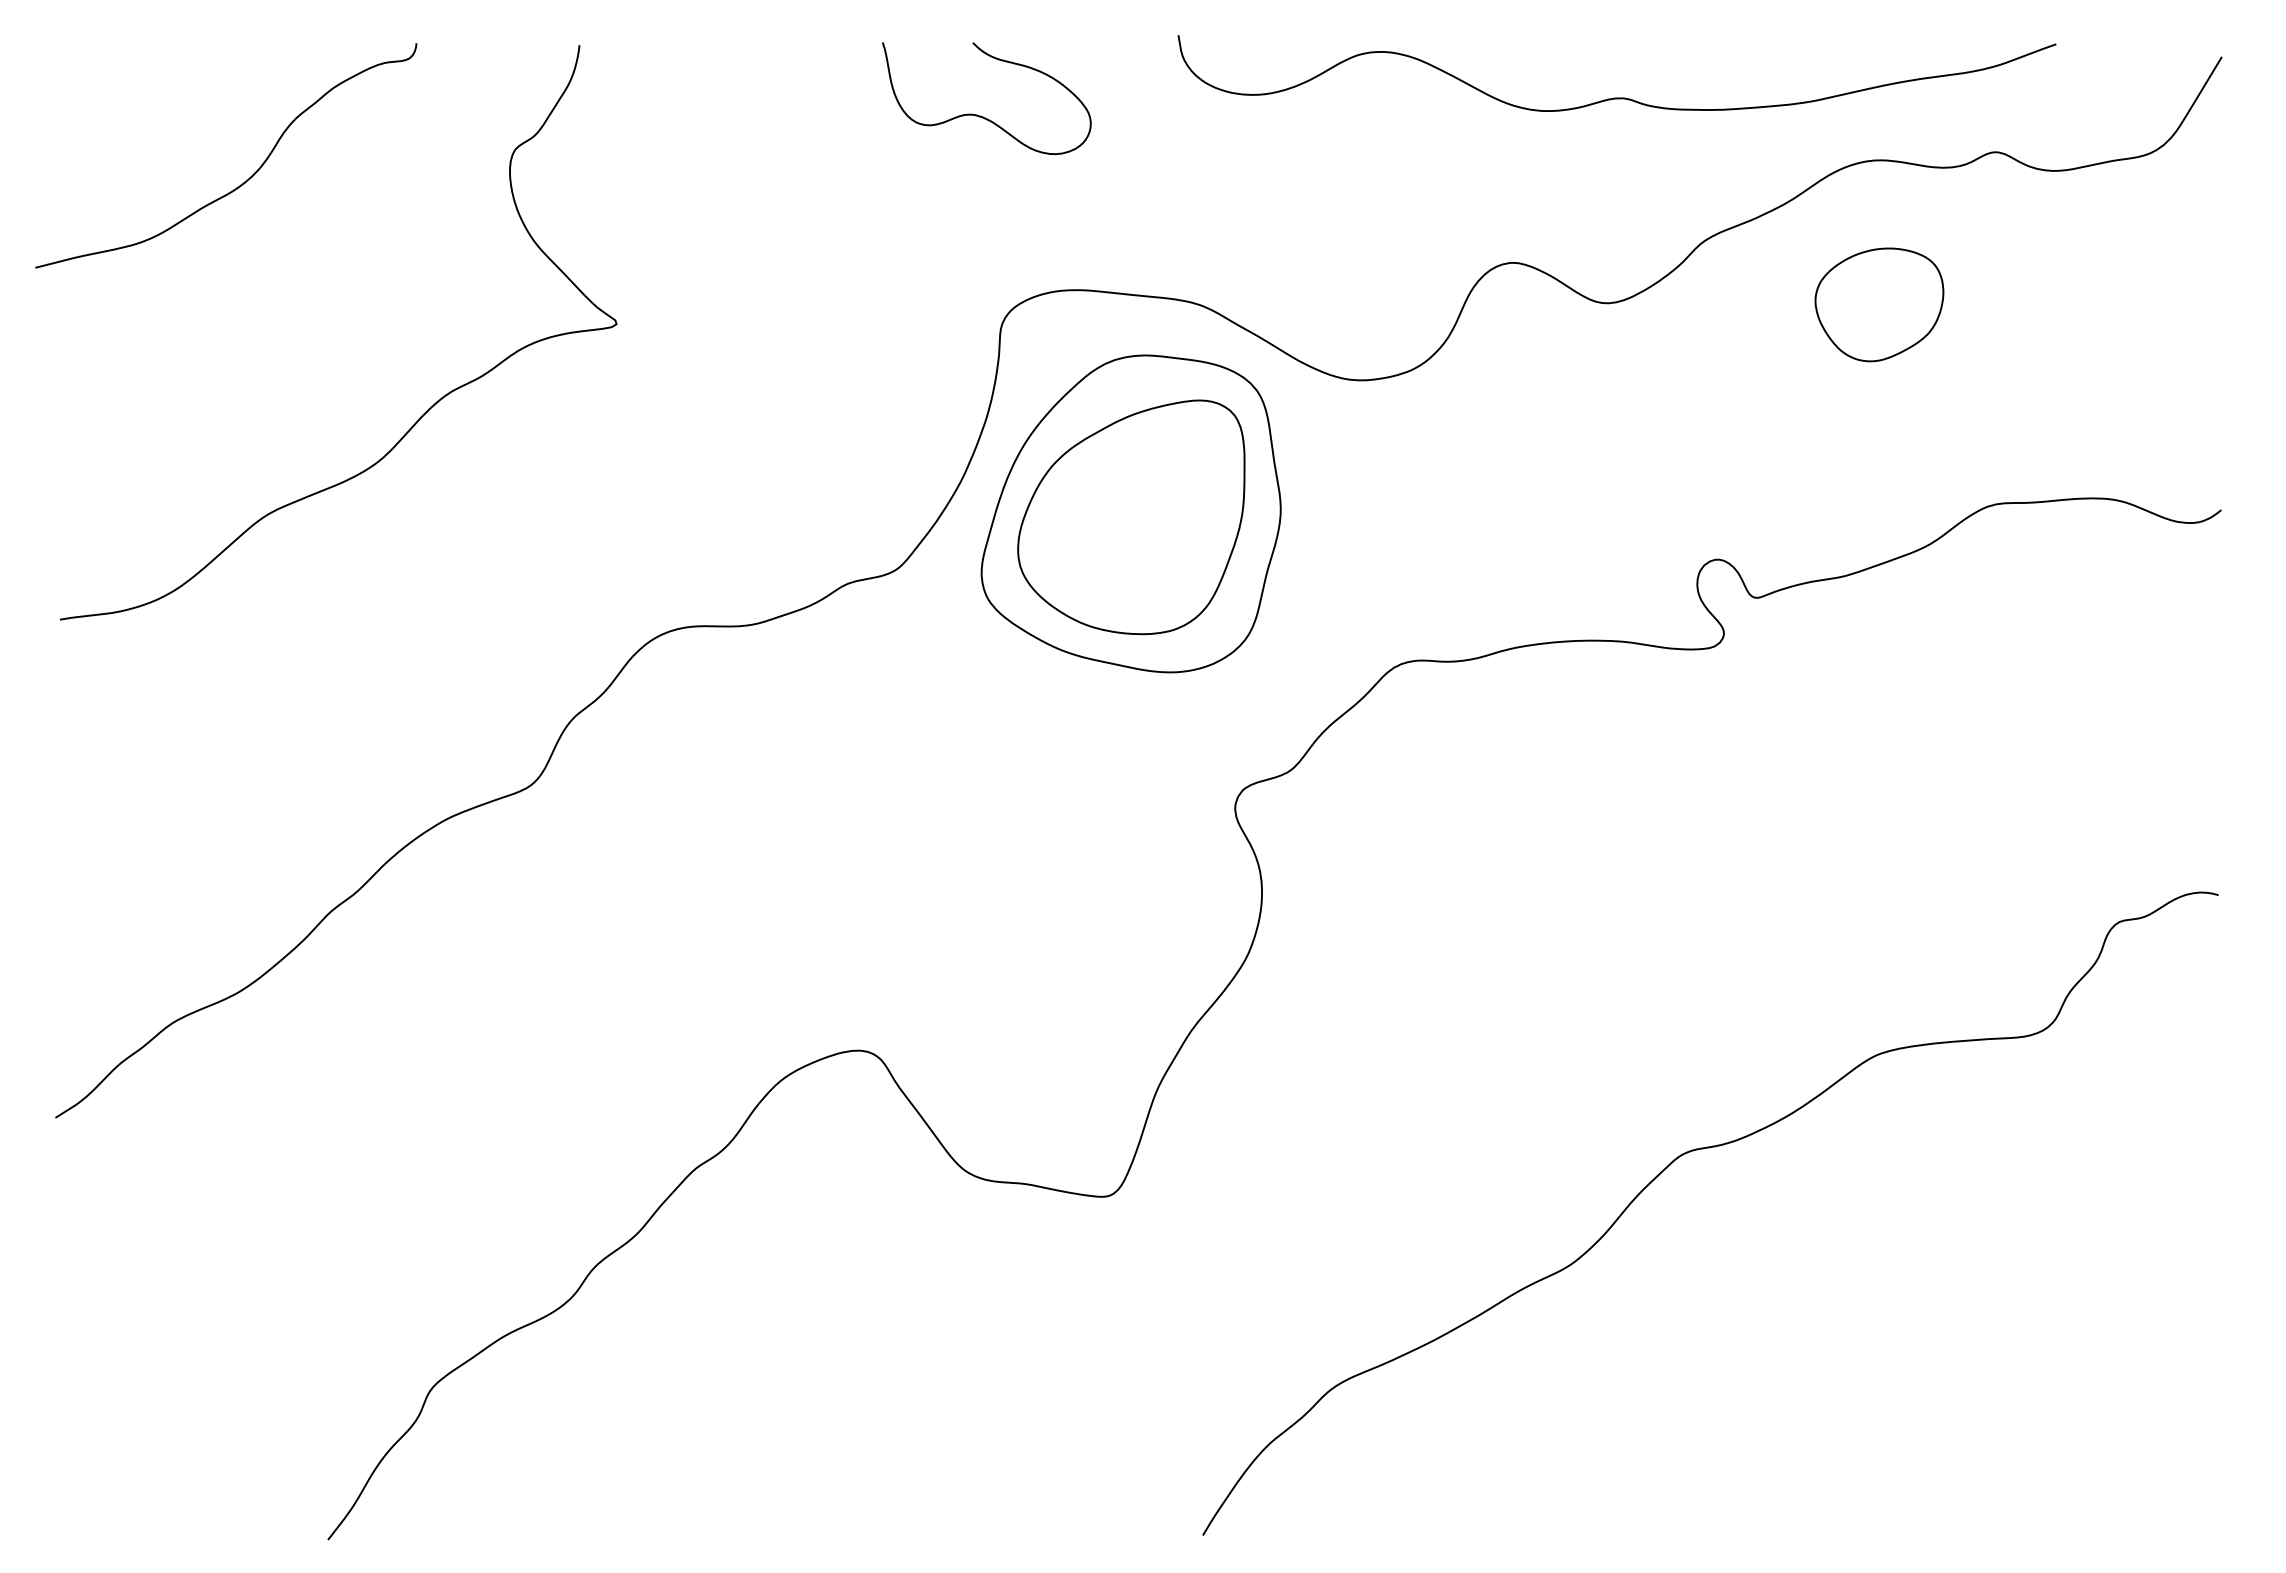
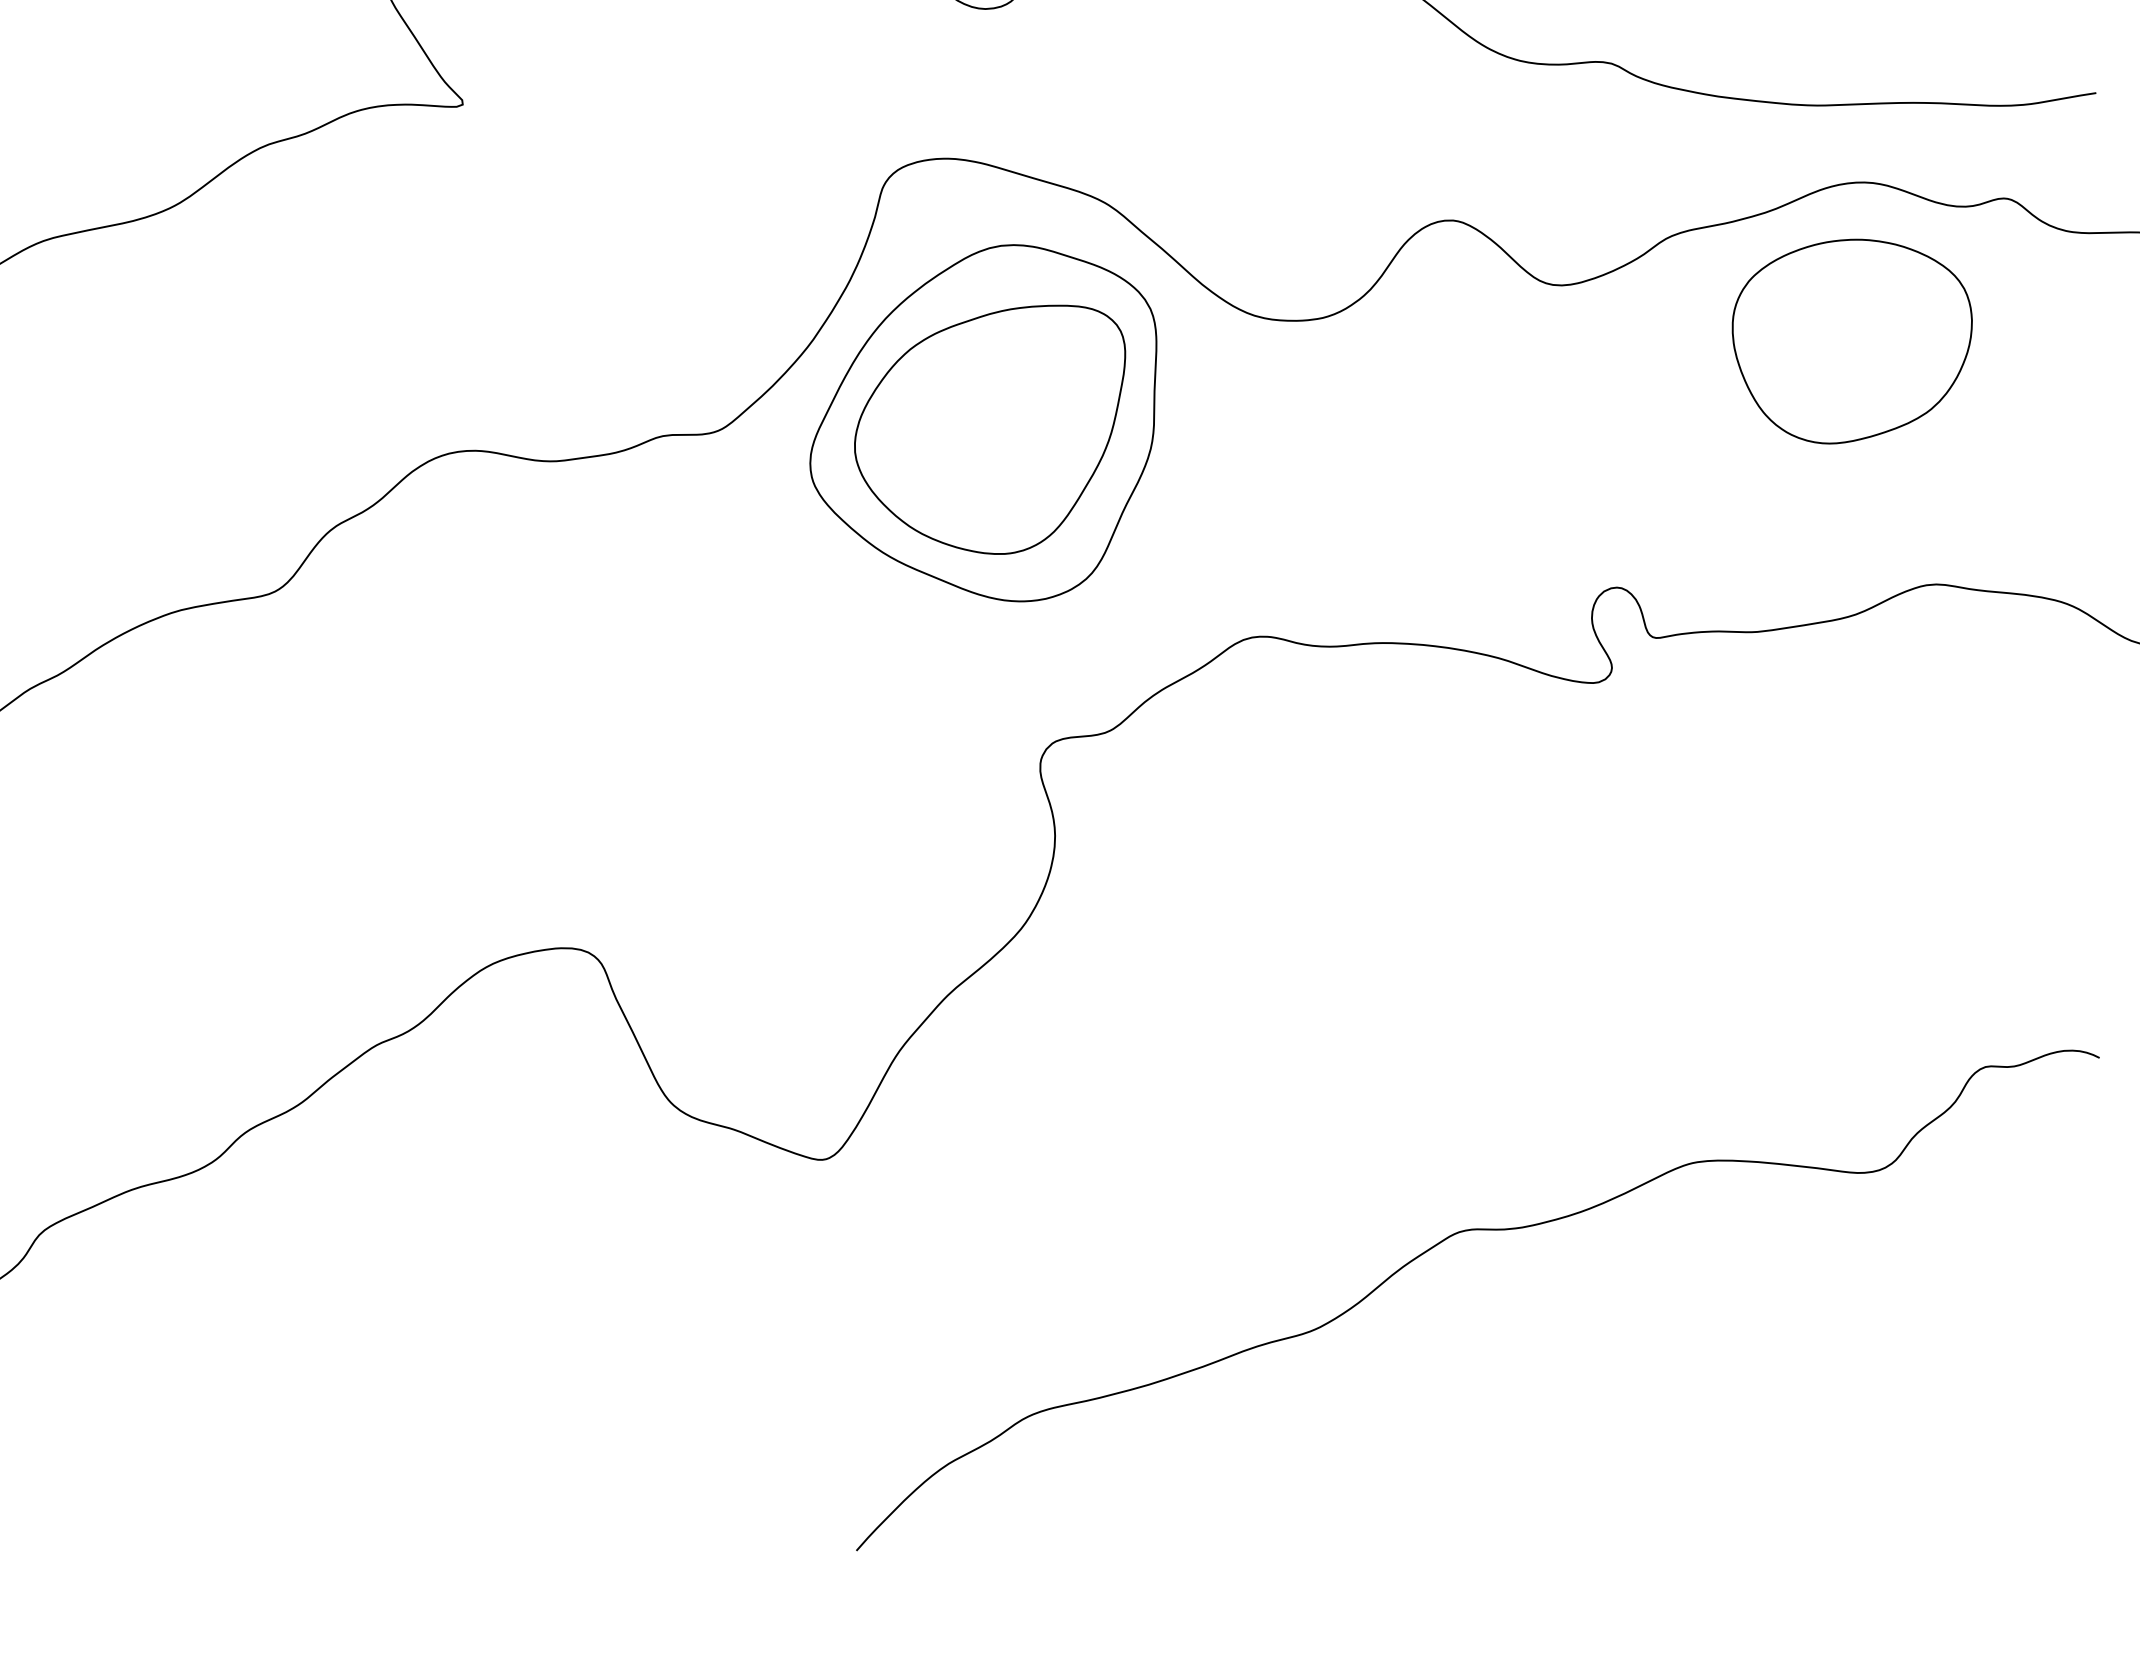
part: (1879, 304) -> (1849, 341), size x1.67

